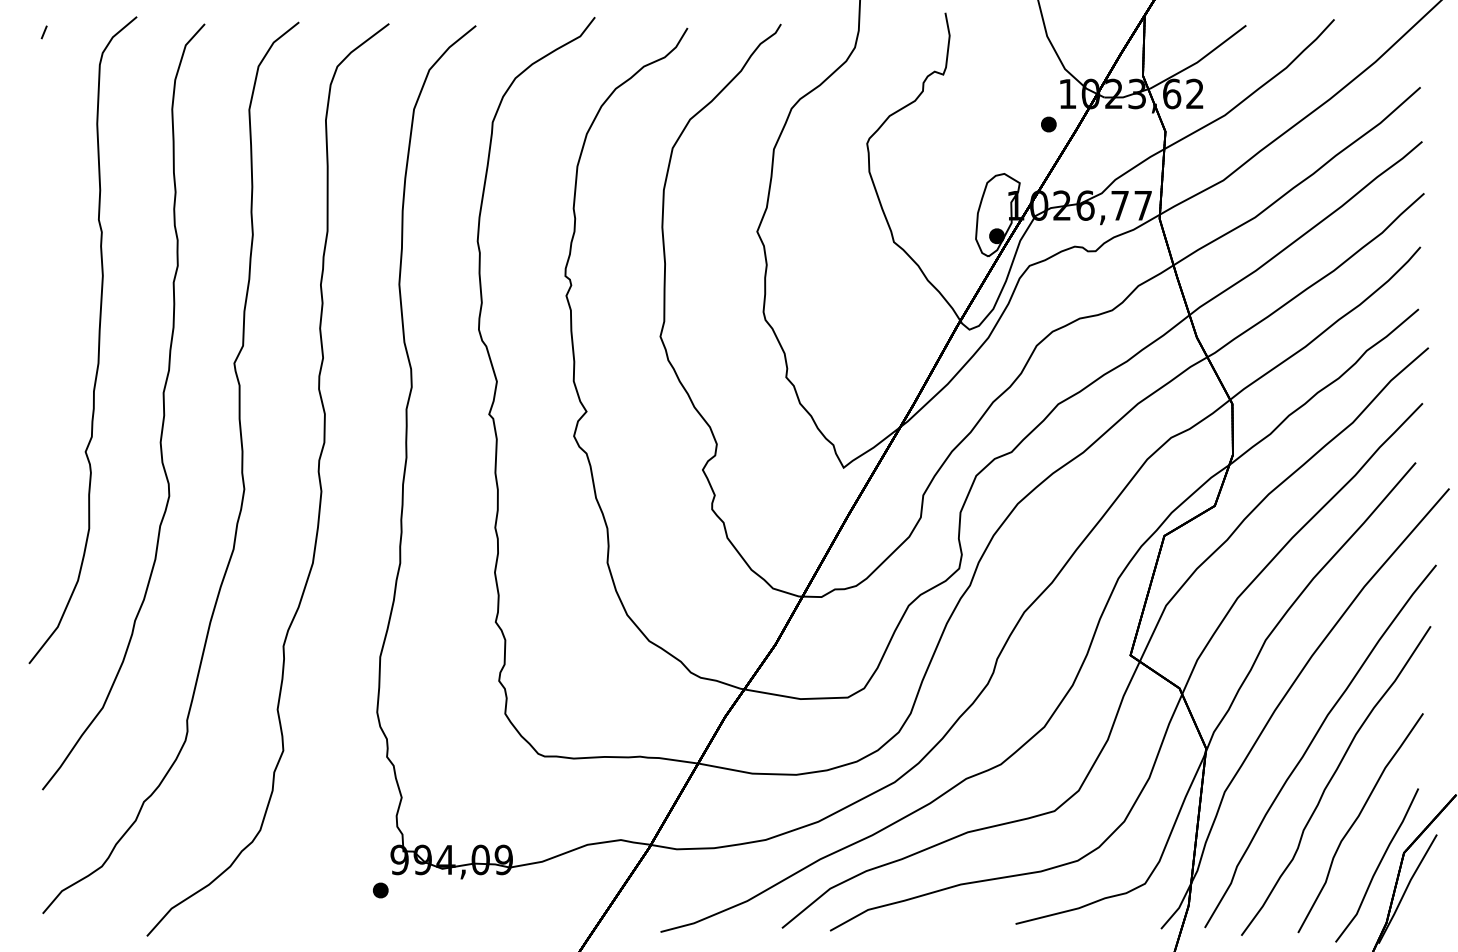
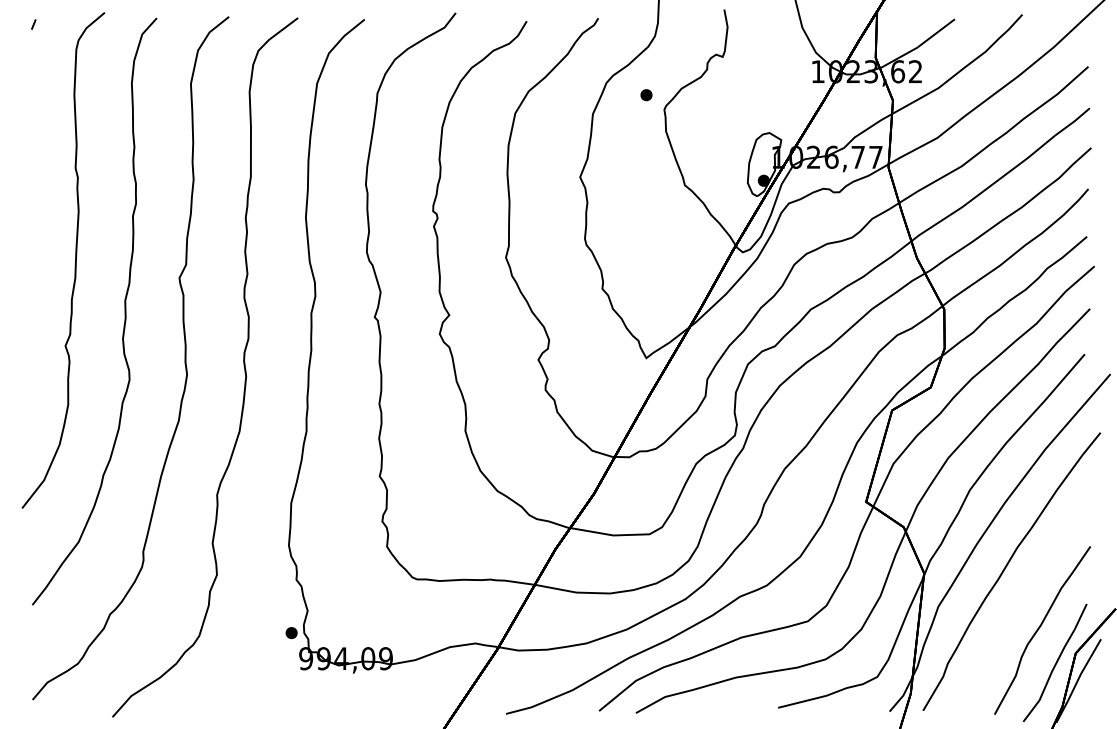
part: (1048, 124) -> (646, 95), moved
part: (1336, 780) -> (1024, 597), removed
part: (380, 890) -> (291, 633), moved

